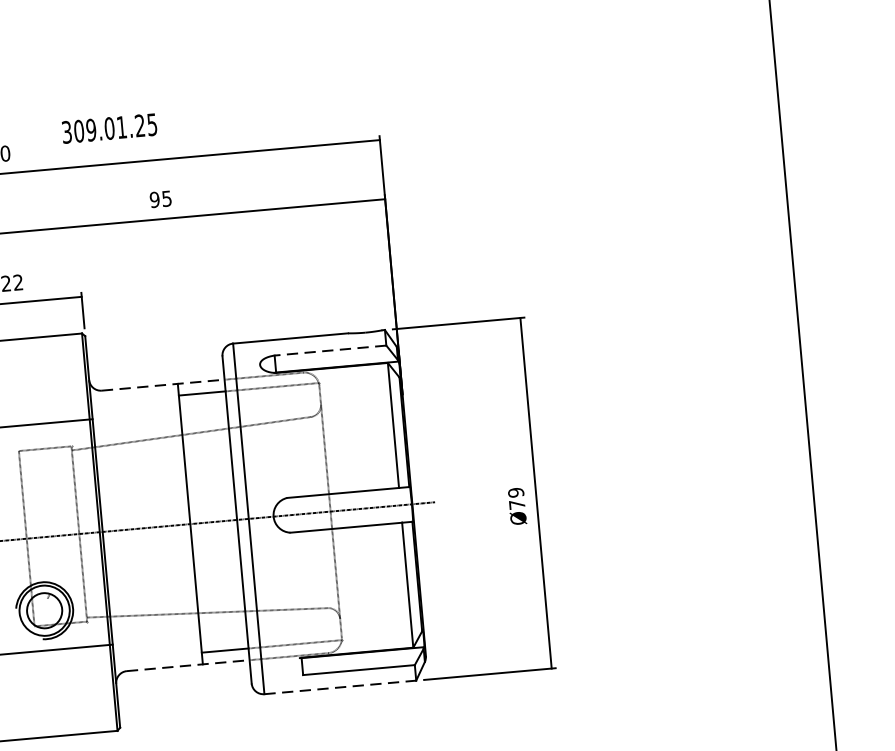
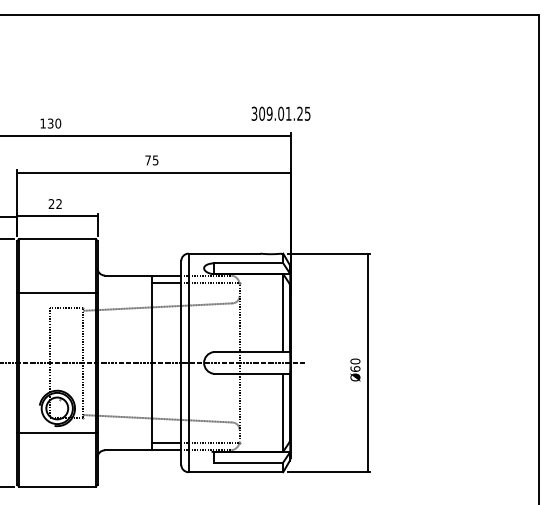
text: (108, 128) -> (280, 113), moved
text: (153, 200) -> (147, 160), 95 -> 75
line: (330, 350) -> (248, 263), dashed -> solid
line: (163, 385) -> (143, 275), dashed -> solid
text: (516, 497) -> (355, 364), Ø79 -> Ø60
line: (188, 665) -> (143, 450), dashed -> solid
line: (341, 687) -> (236, 472), dashed -> solid

